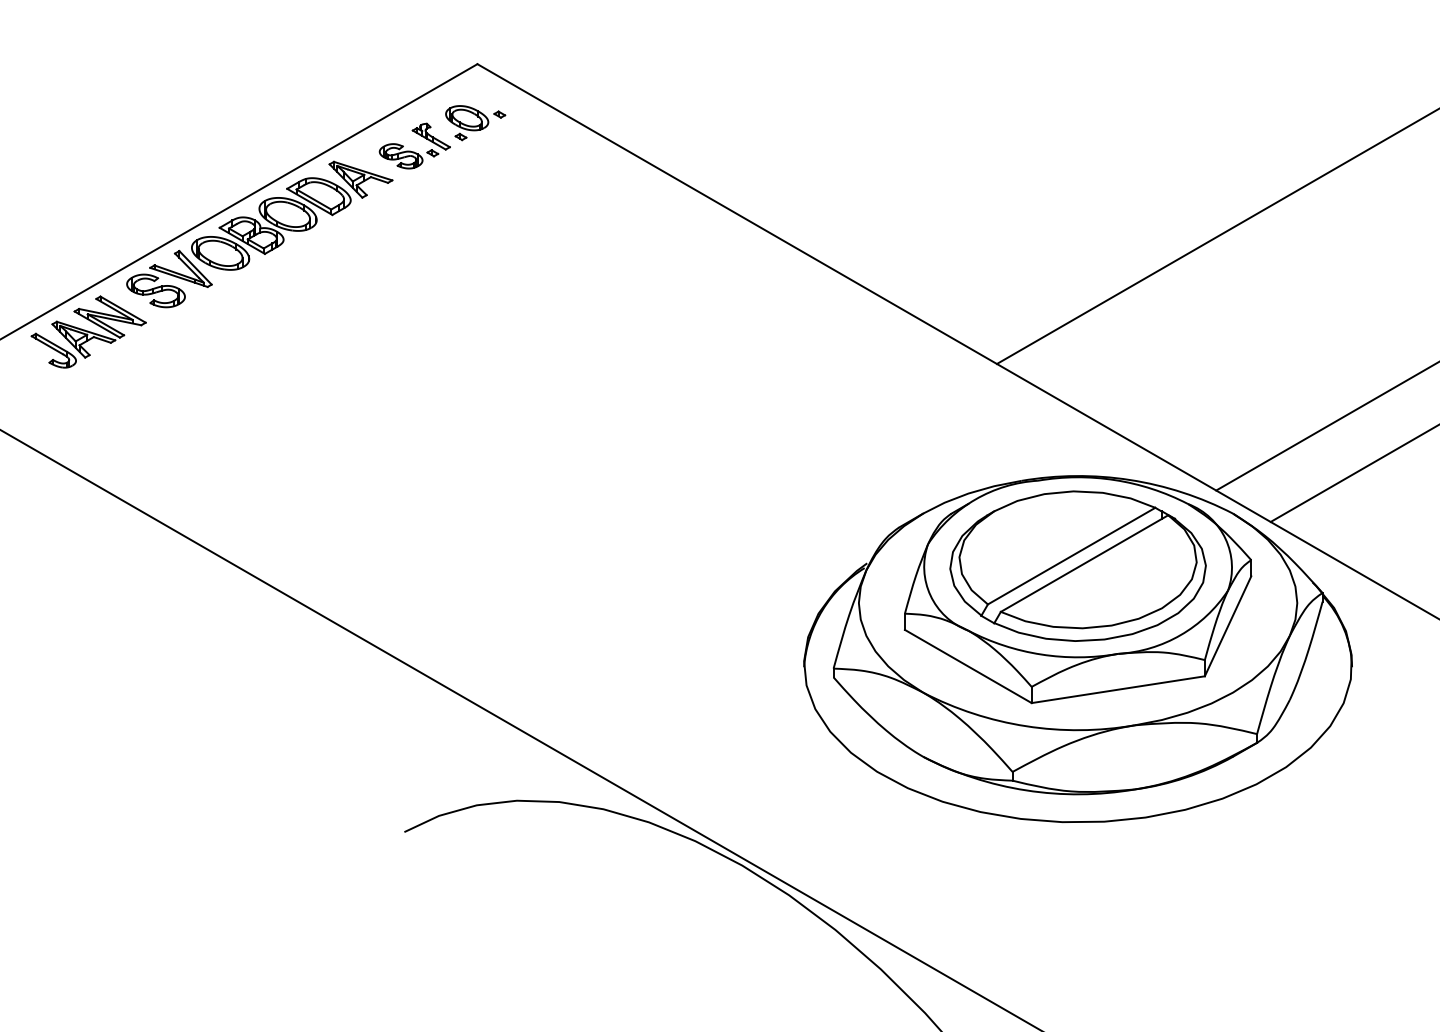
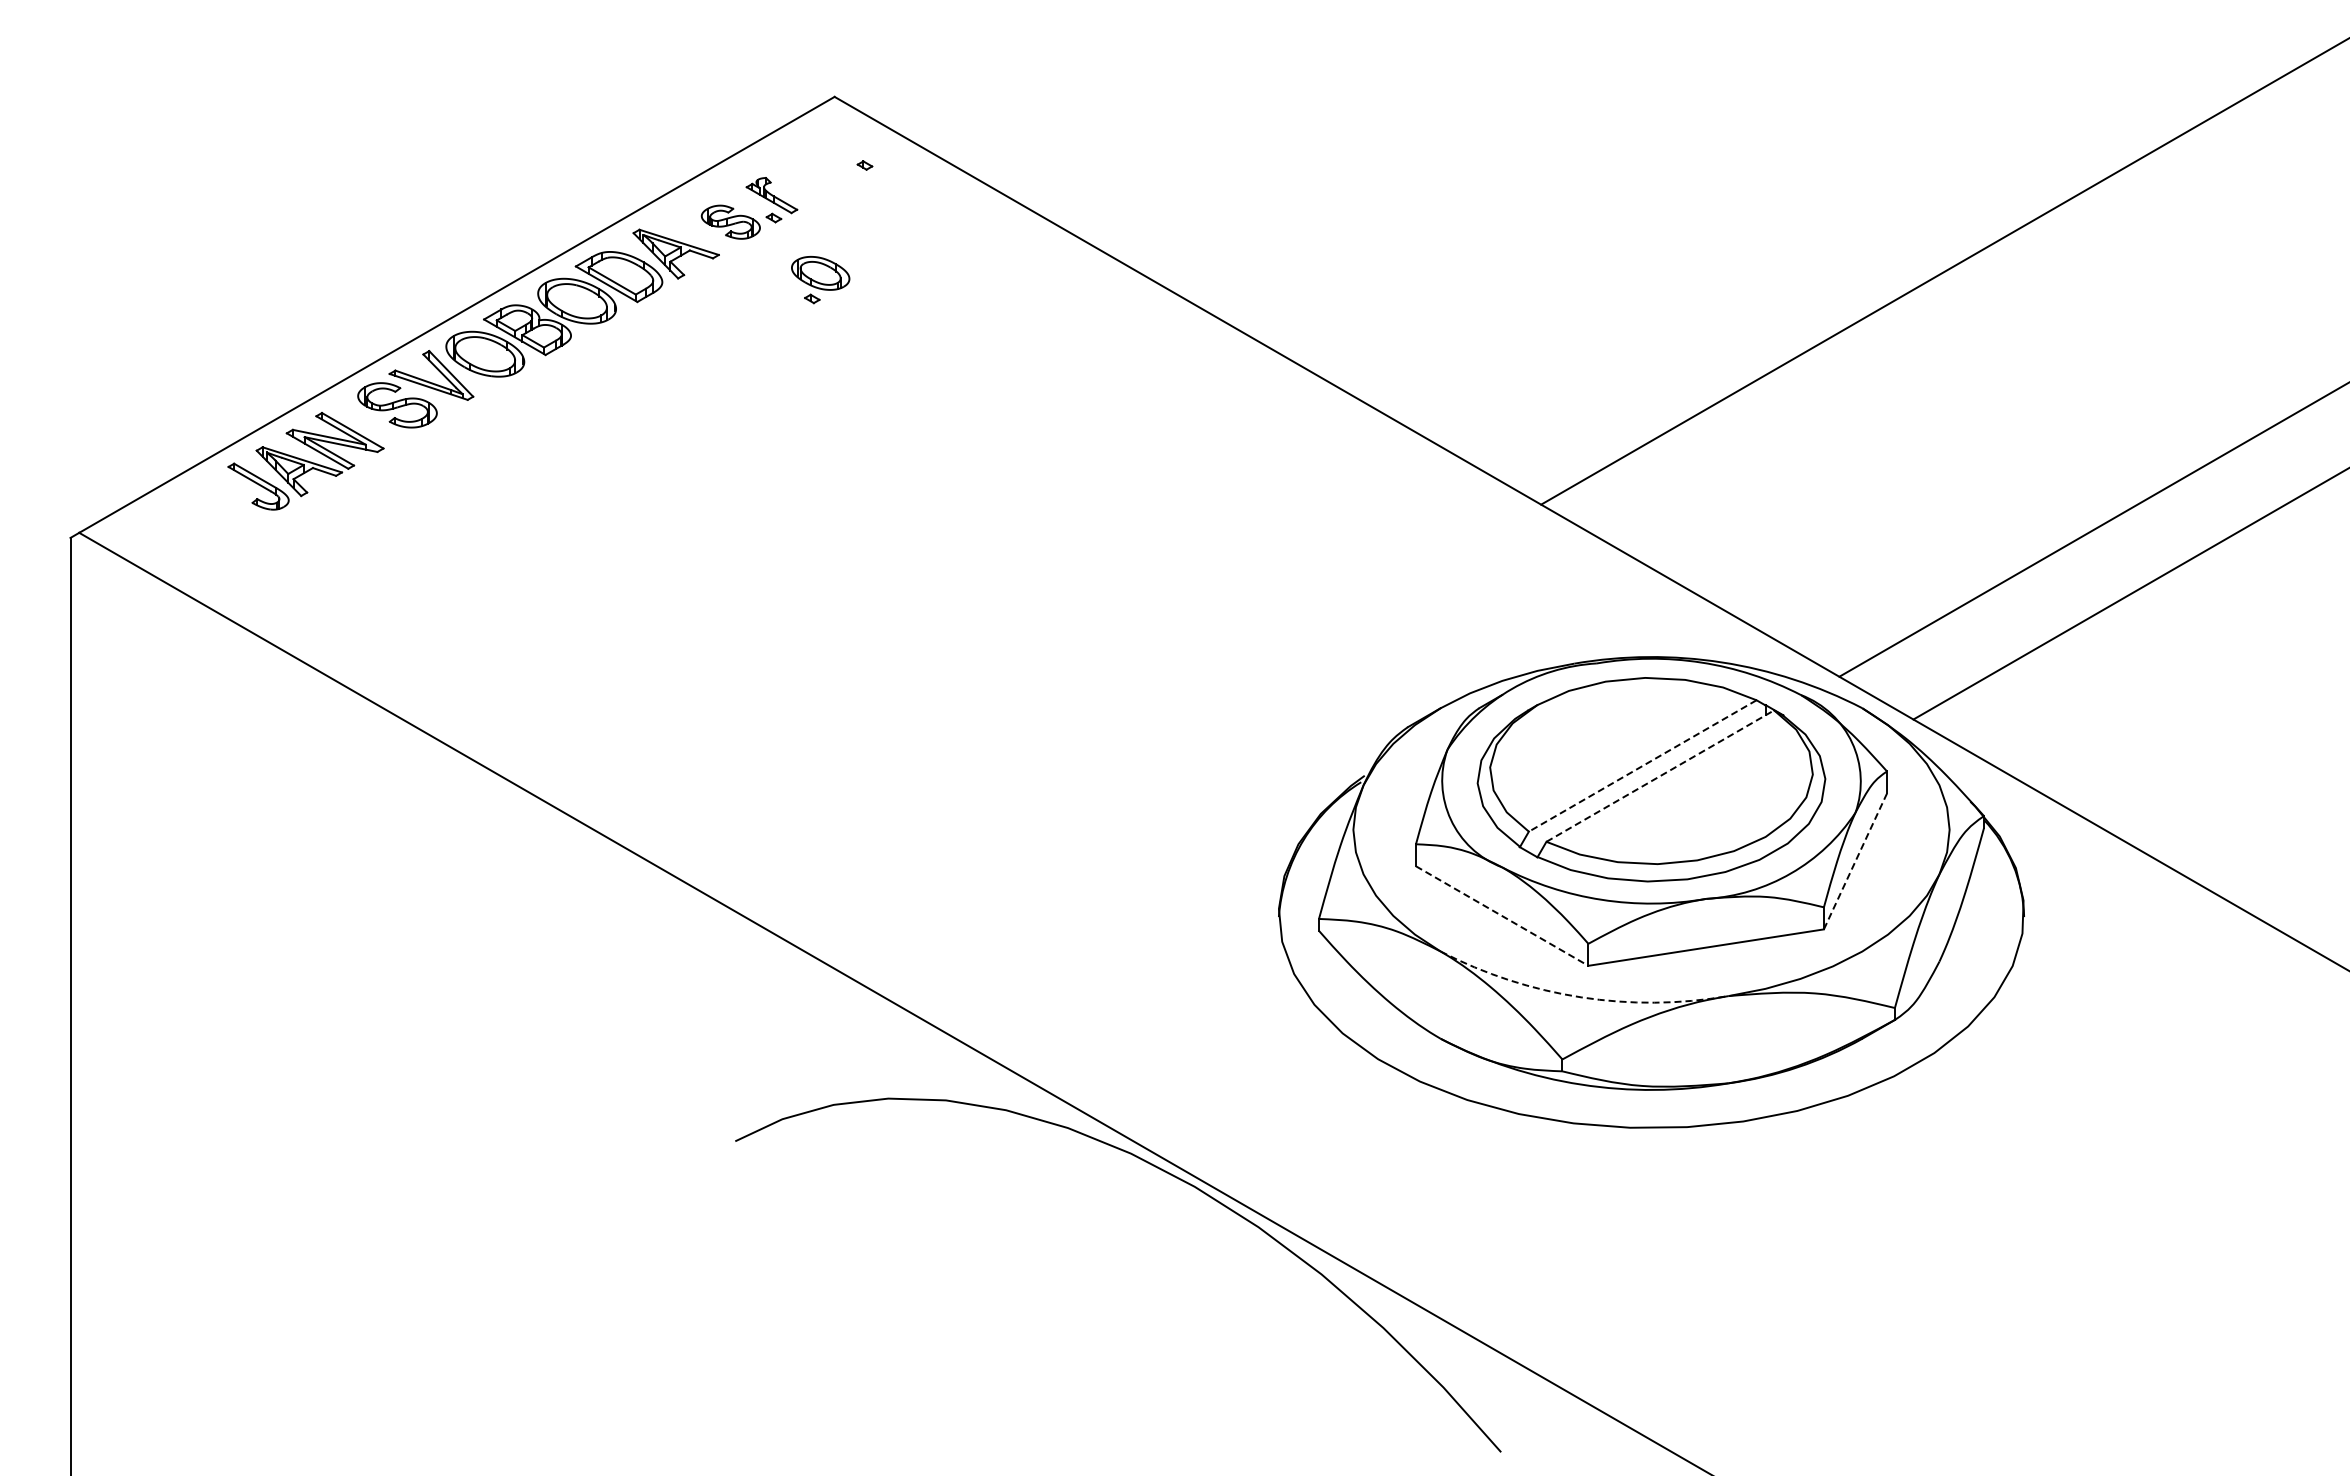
part: (467, 123) -> (820, 280), moved
line: (1071, 556) -> (1642, 766), solid -> dashed
line: (1084, 563) -> (1660, 775), solid -> dashed
line: (1228, 626) -> (1855, 861), solid -> dashed
line: (968, 666) -> (1502, 916), solid -> dashed
arc: (1026, 726) -> (1581, 997), solid -> dashed

